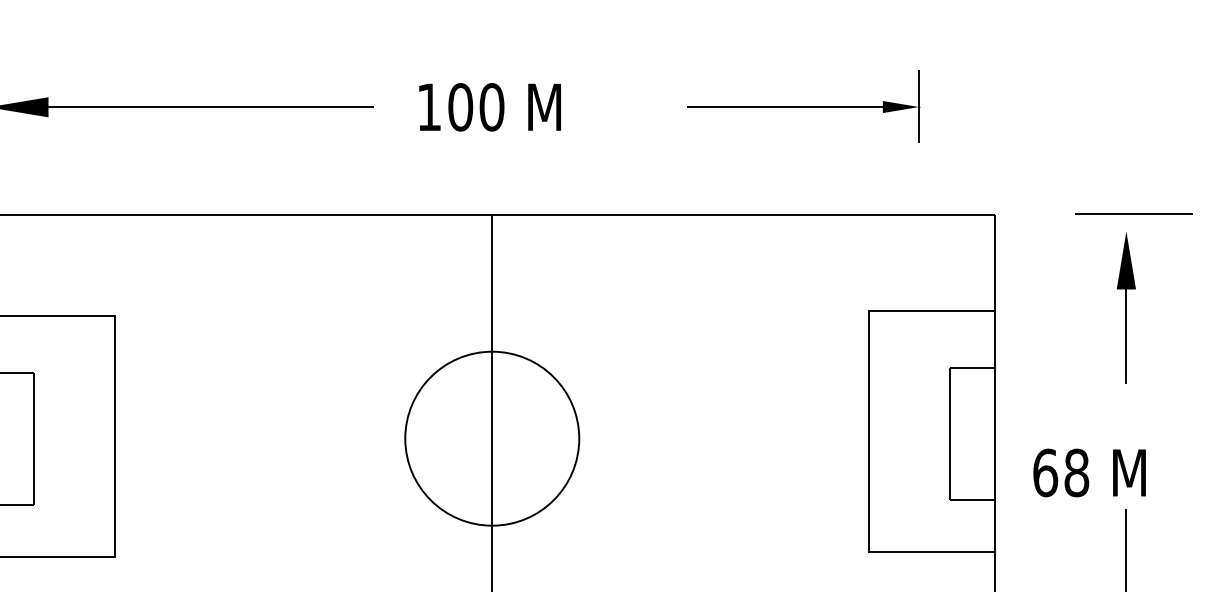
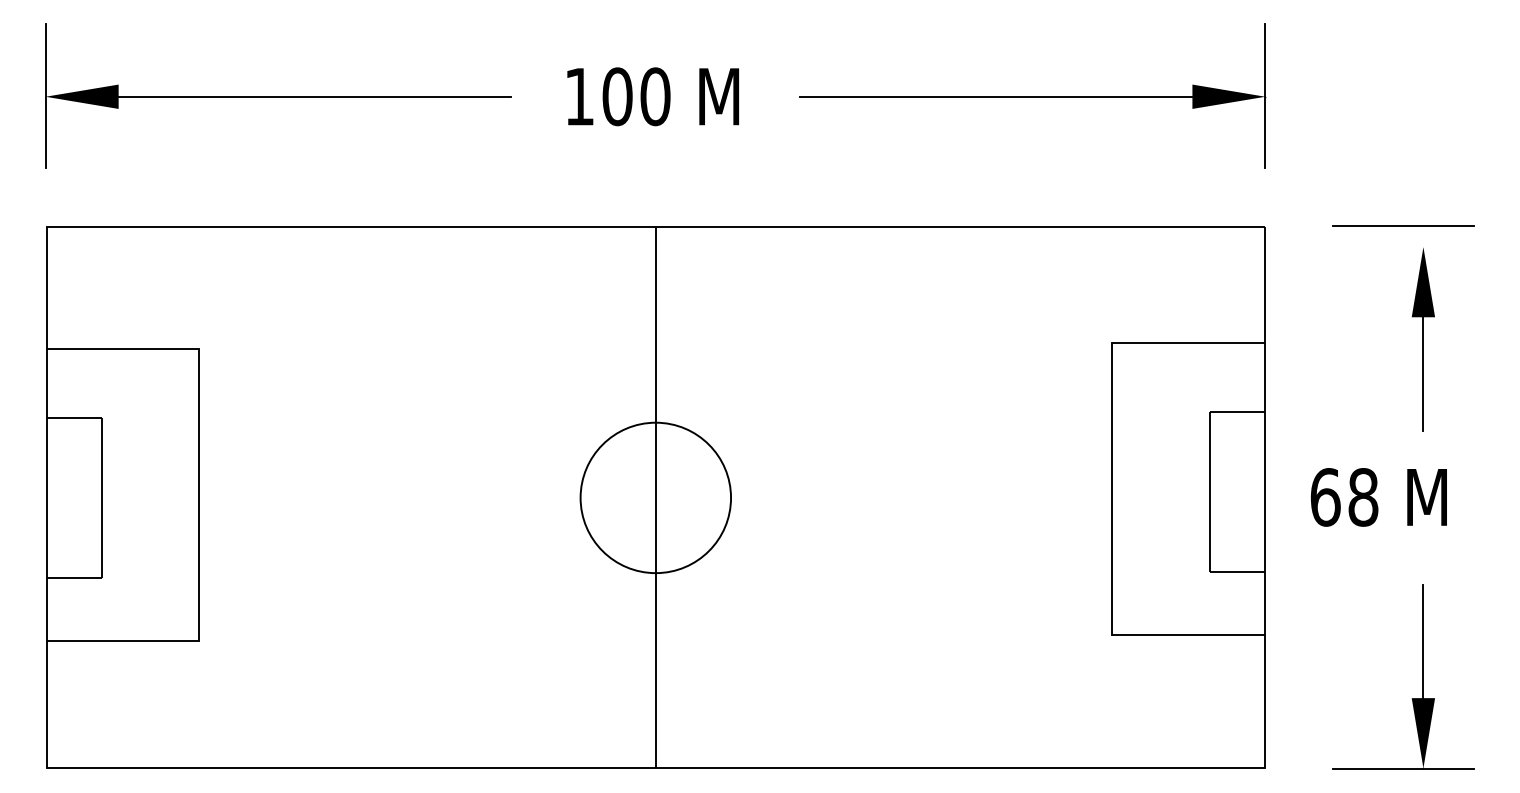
part: (803, 106) -> (1032, 95), size x1.67
line: (1133, 213) -> (1403, 225), moved
circle: (492, 438) -> (655, 497), size x0.71
text: (1089, 473) -> (1378, 497), moved

